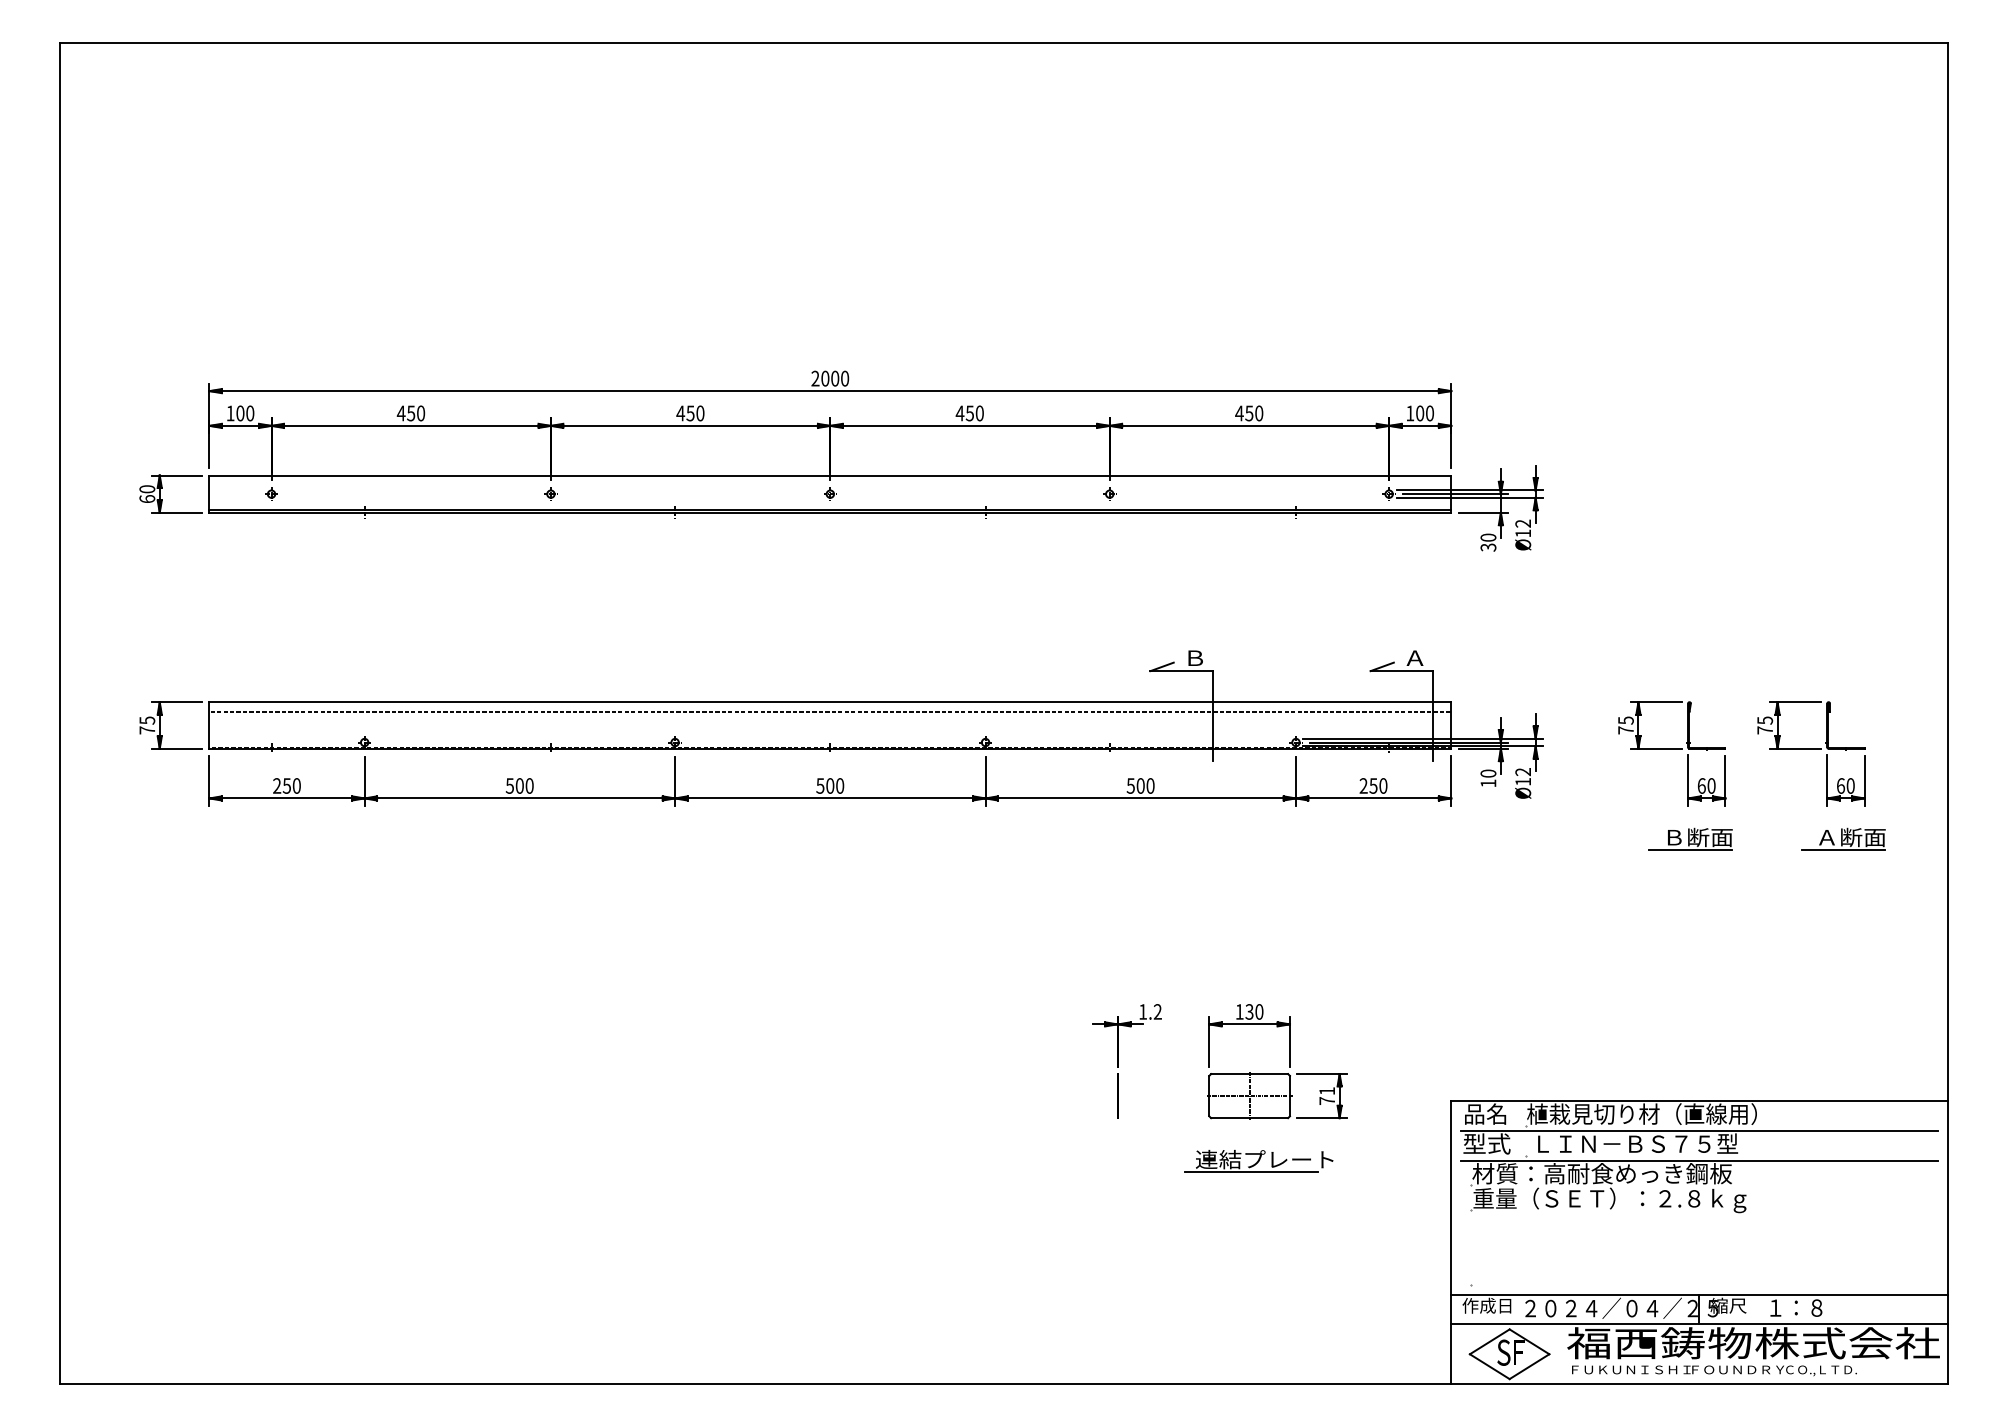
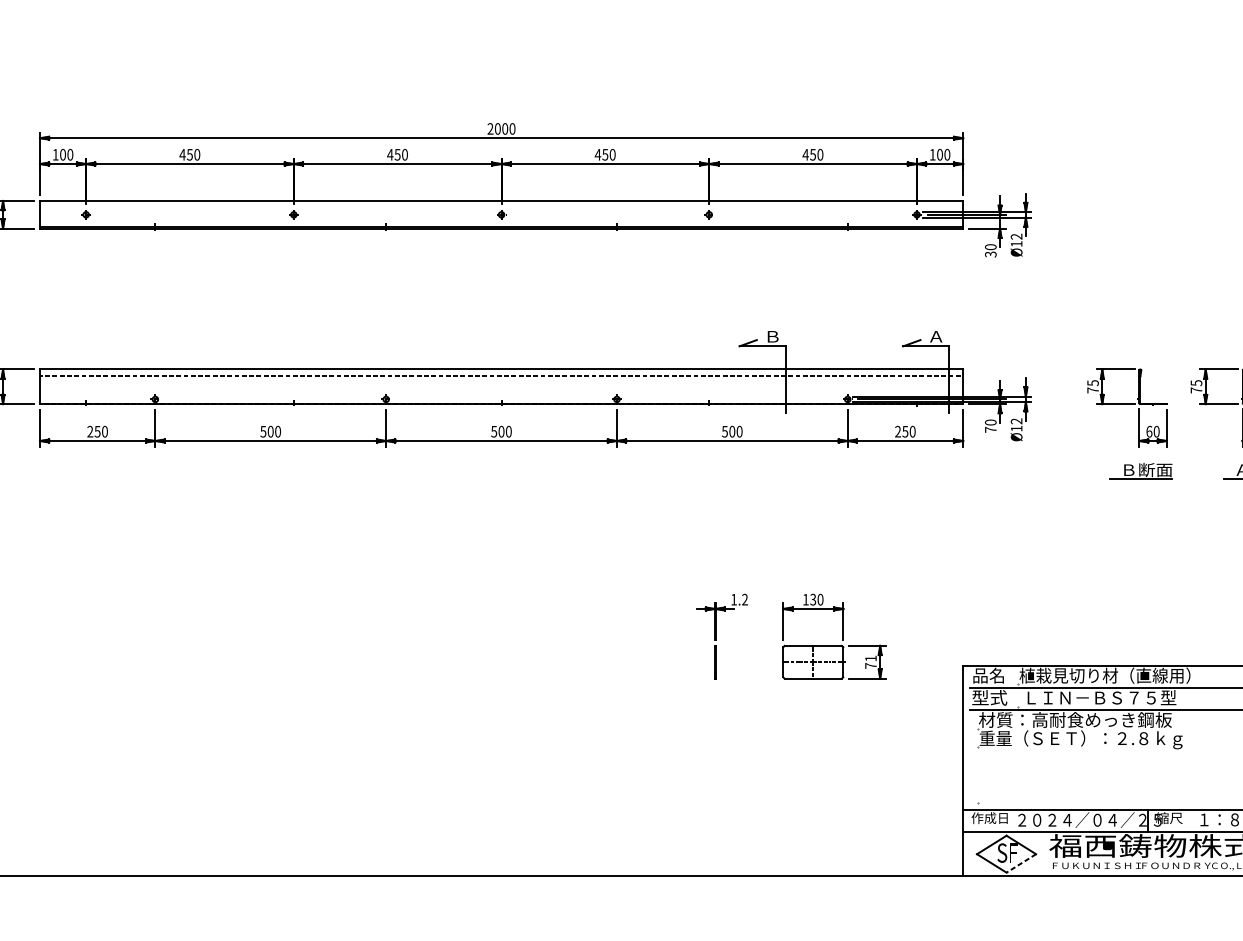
text: (1488, 783) -> (990, 429), 10 -> 70
part: (1258, 1161) -> (819, 710), removed
line: (1529, 1366) -> (1021, 863), solid -> dashed

